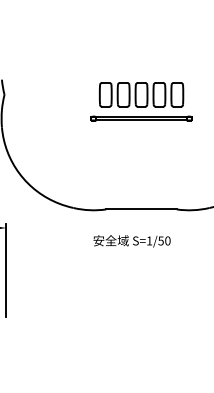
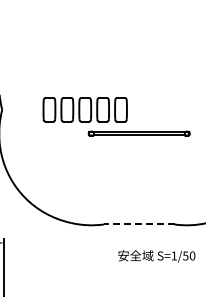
part: (141, 94) -> (85, 109), moved
line: (141, 209) -> (139, 224), solid -> dashed
text: (131, 241) -> (156, 256), moved

